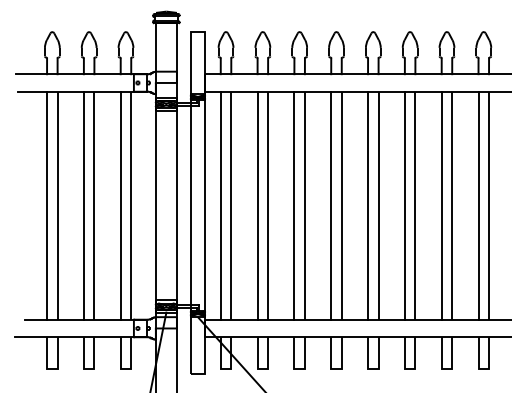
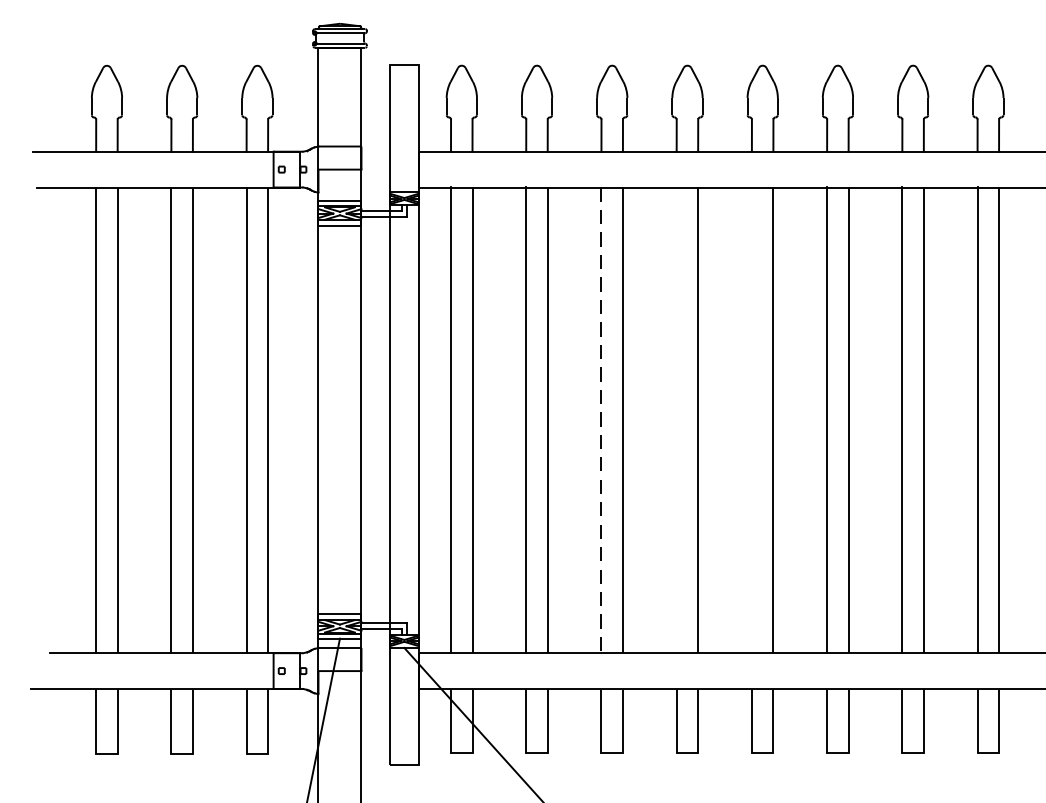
line: (294, 205) -> (601, 419), solid -> dashed
line: (331, 205) -> (677, 419), removed
line: (368, 205) -> (752, 419), removed

